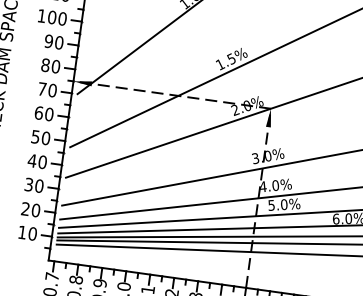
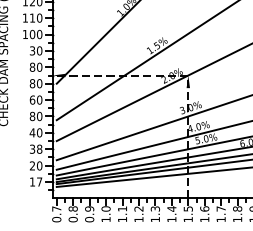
text: (48, 40) -> (32, 50), 90 -> 30
text: (42, 88) -> (32, 83), 70 -> 80
text: (35, 136) -> (32, 116), 50 -> 80
text: (39, 186) -> (39, 149), 30 -> 38
text: (32, 233) -> (39, 181), 10 -> 17

